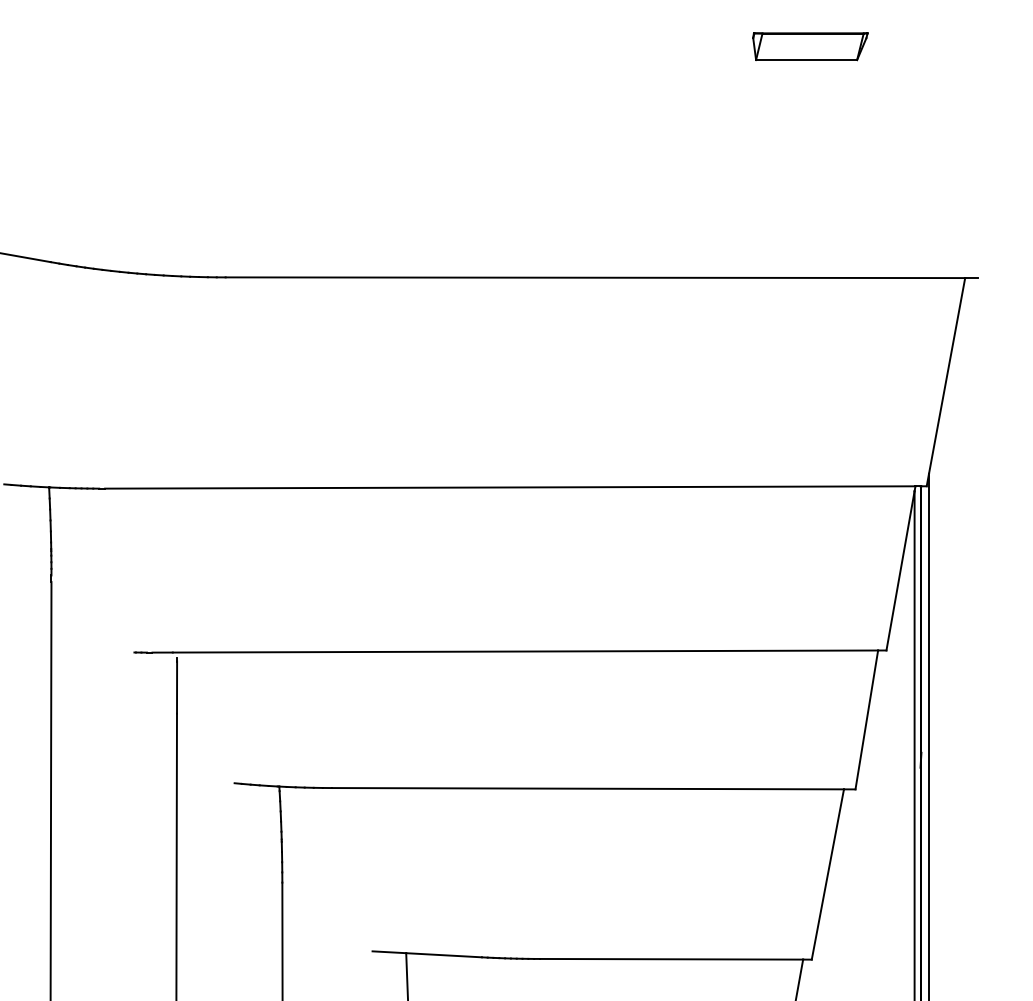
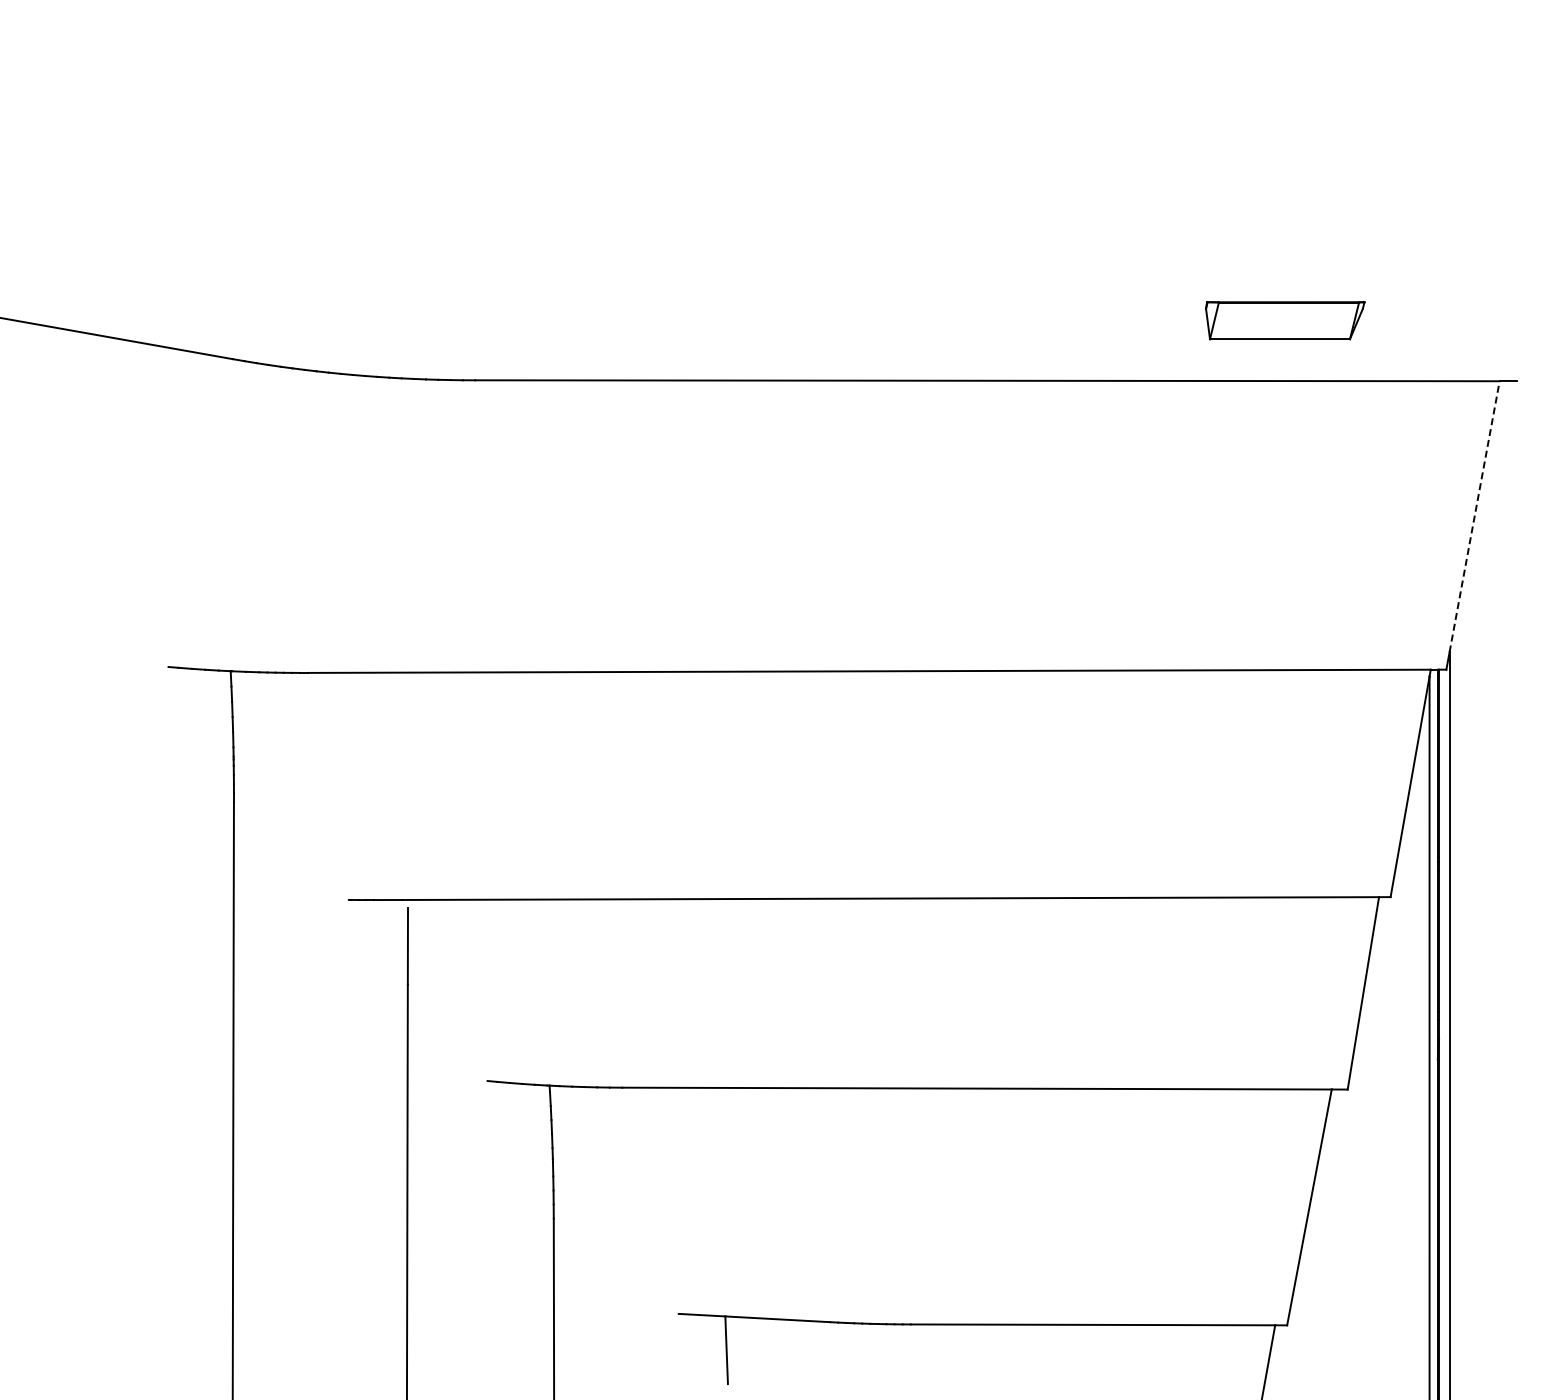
part: (810, 46) -> (1285, 320), moved
line: (947, 375) -> (1474, 516), solid -> dashed

